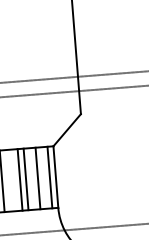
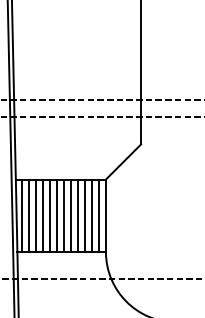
line: (43, 177) -> (91, 215), added
line: (31, 178) -> (77, 215), added
line: (7, 180) -> (49, 215), added
line: (13, 180) -> (56, 215), added

